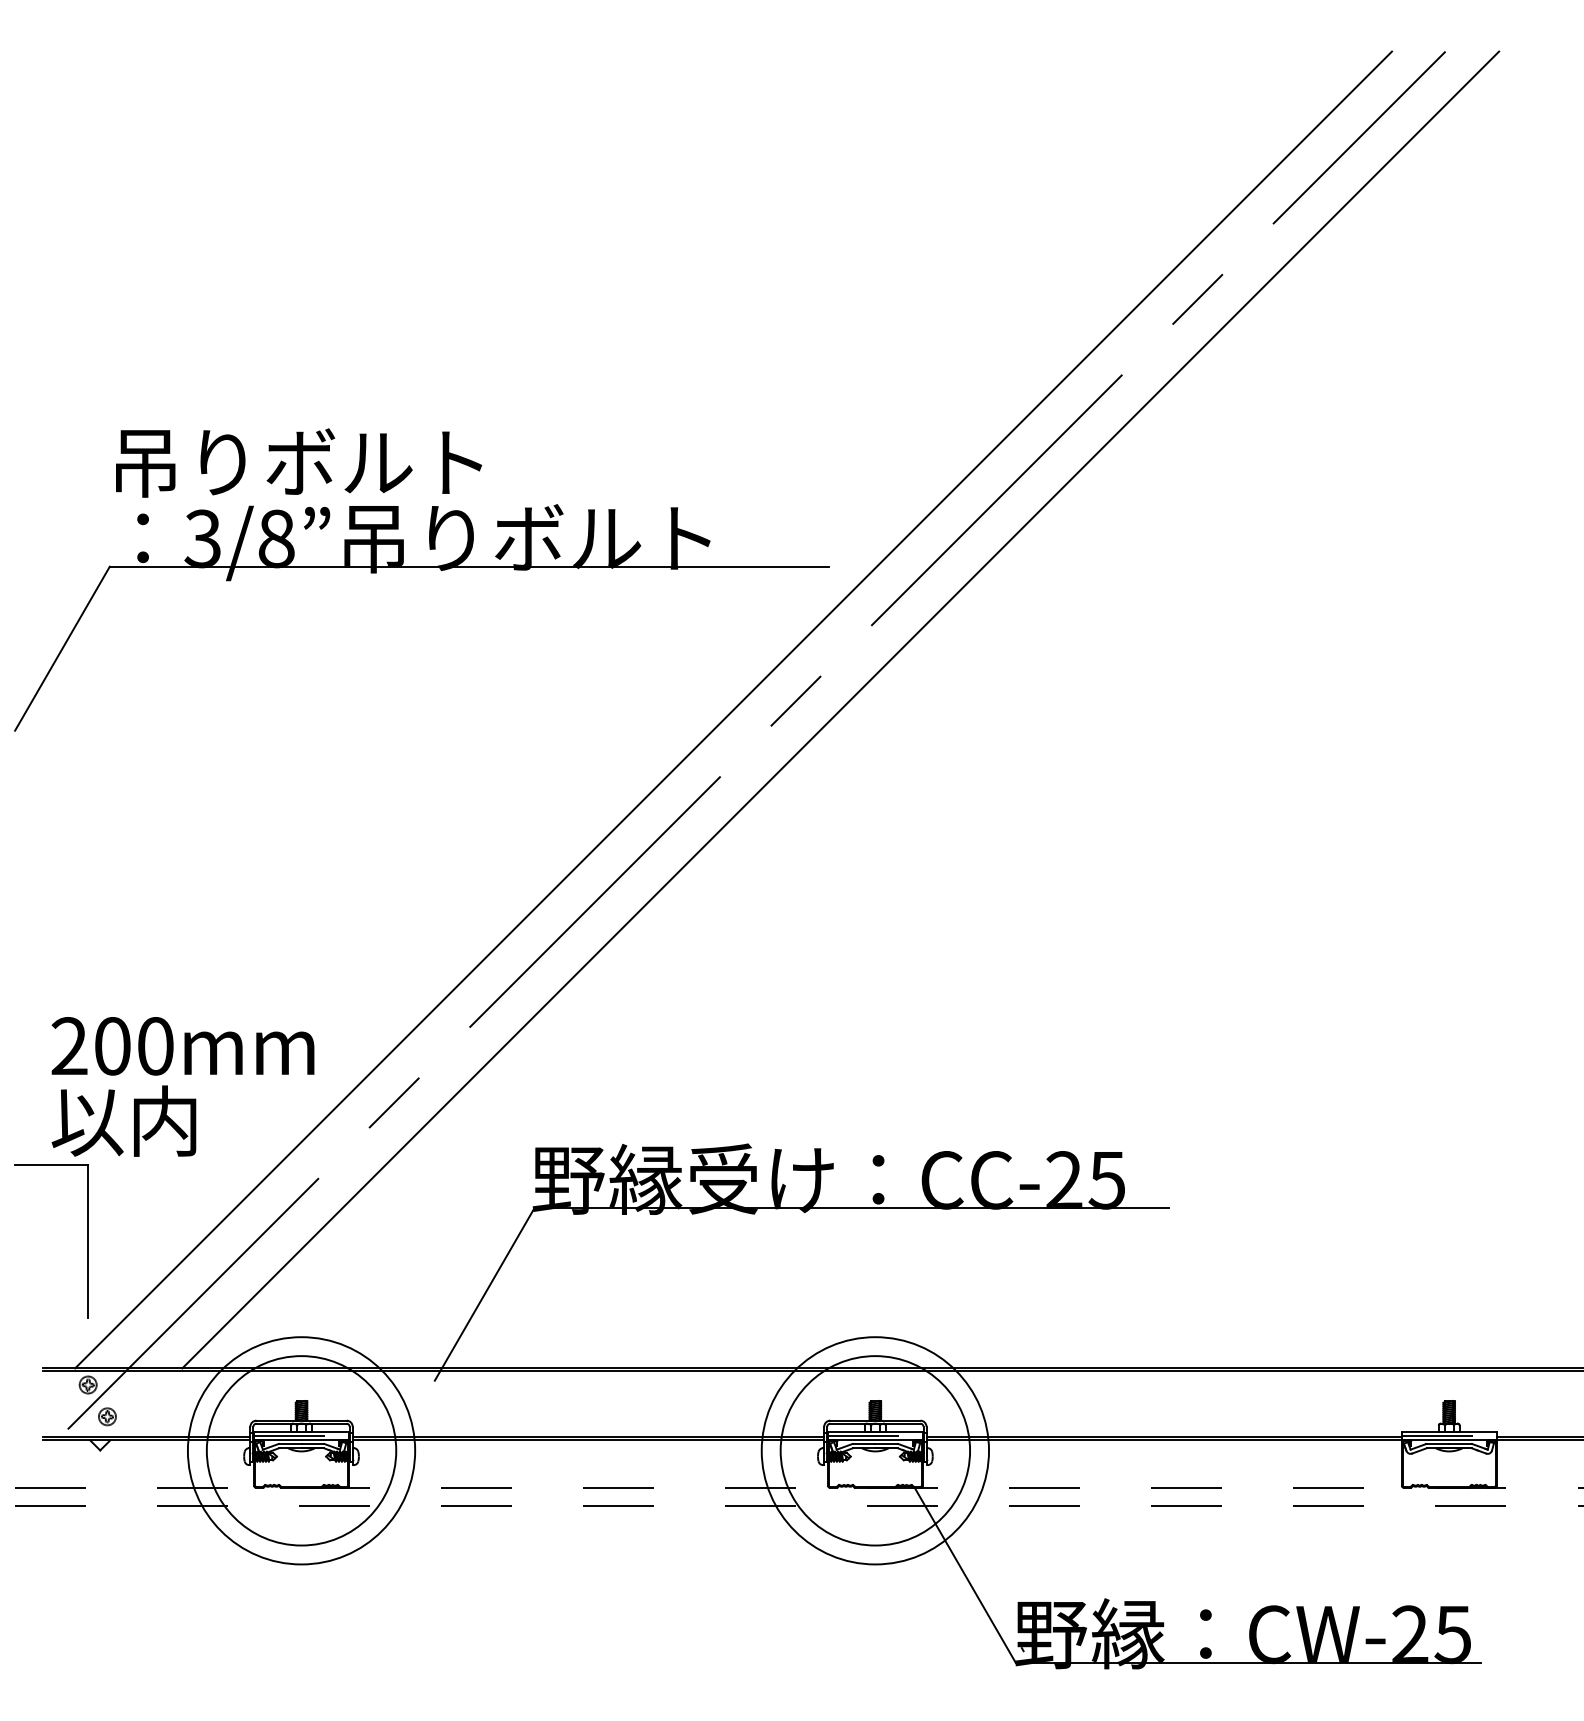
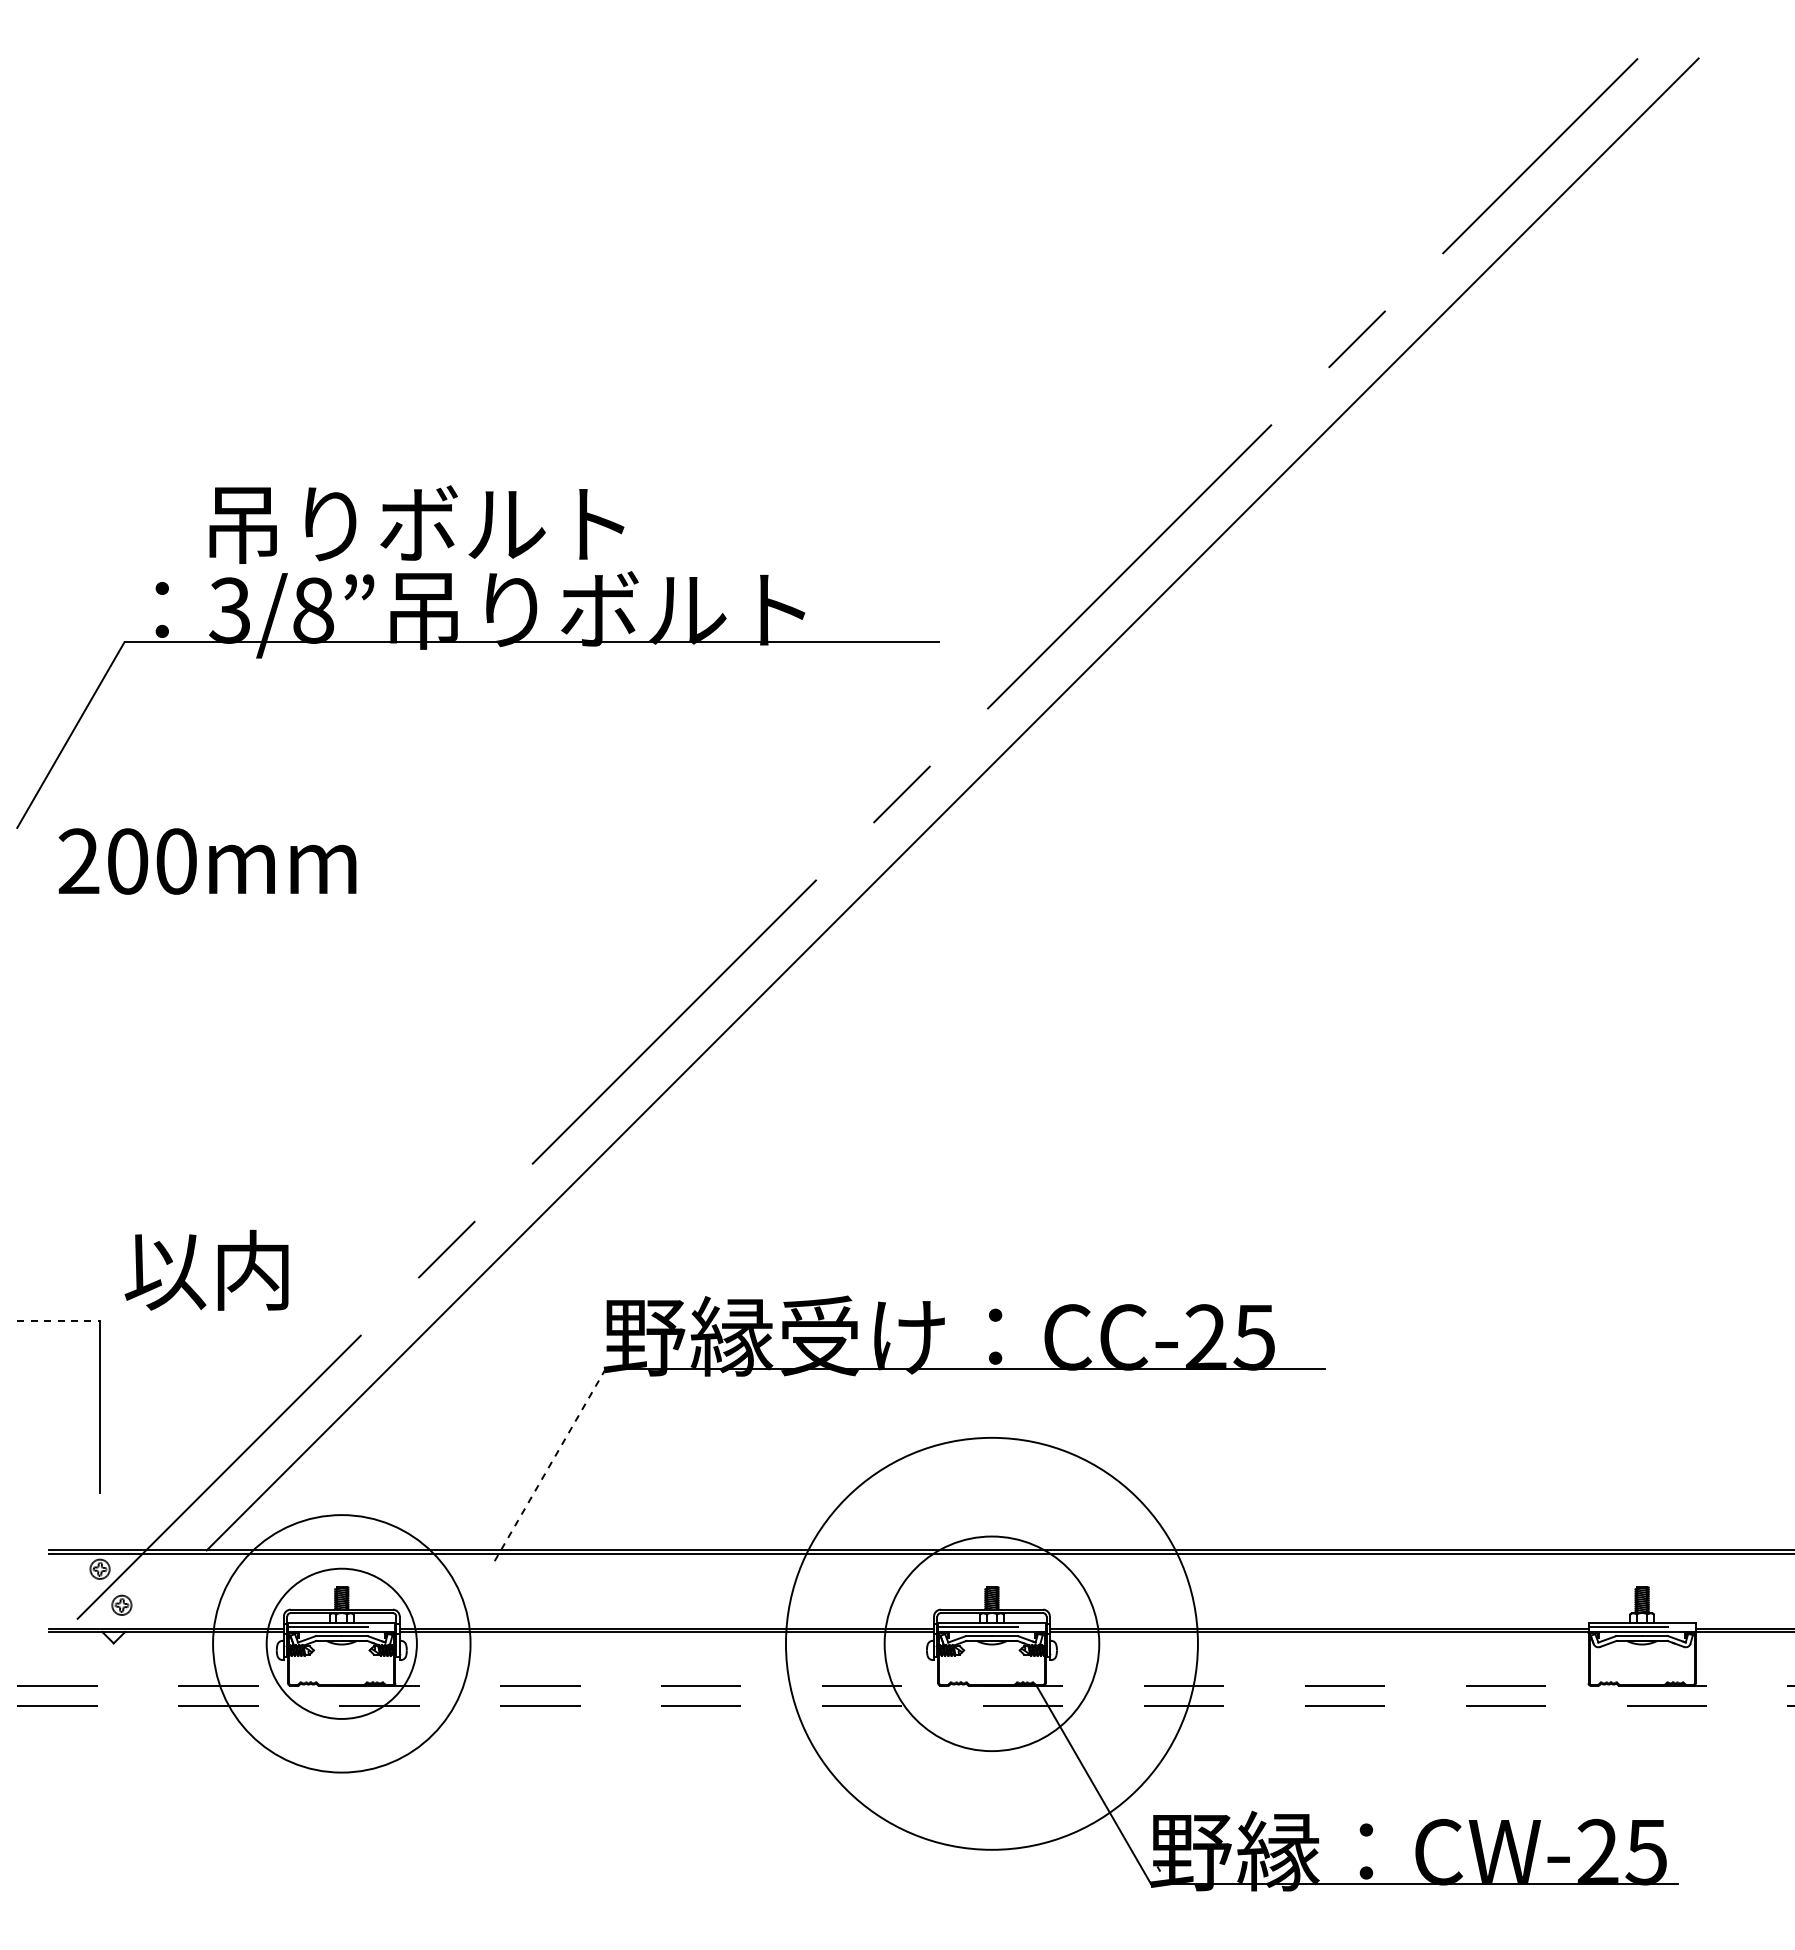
text: (298, 462) -> (416, 524), moved
line: (733, 710) -> (831, 804), removed
text: (183, 1046) -> (207, 861), moved
text: (123, 1120) -> (206, 1269), moved
line: (52, 1165) -> (59, 1320), solid -> dashed
line: (484, 1294) -> (549, 1466), solid -> dashed
circle: (301, 1450) -> (341, 1643), size x0.7
circle: (874, 1450) -> (991, 1643), size x1.6

